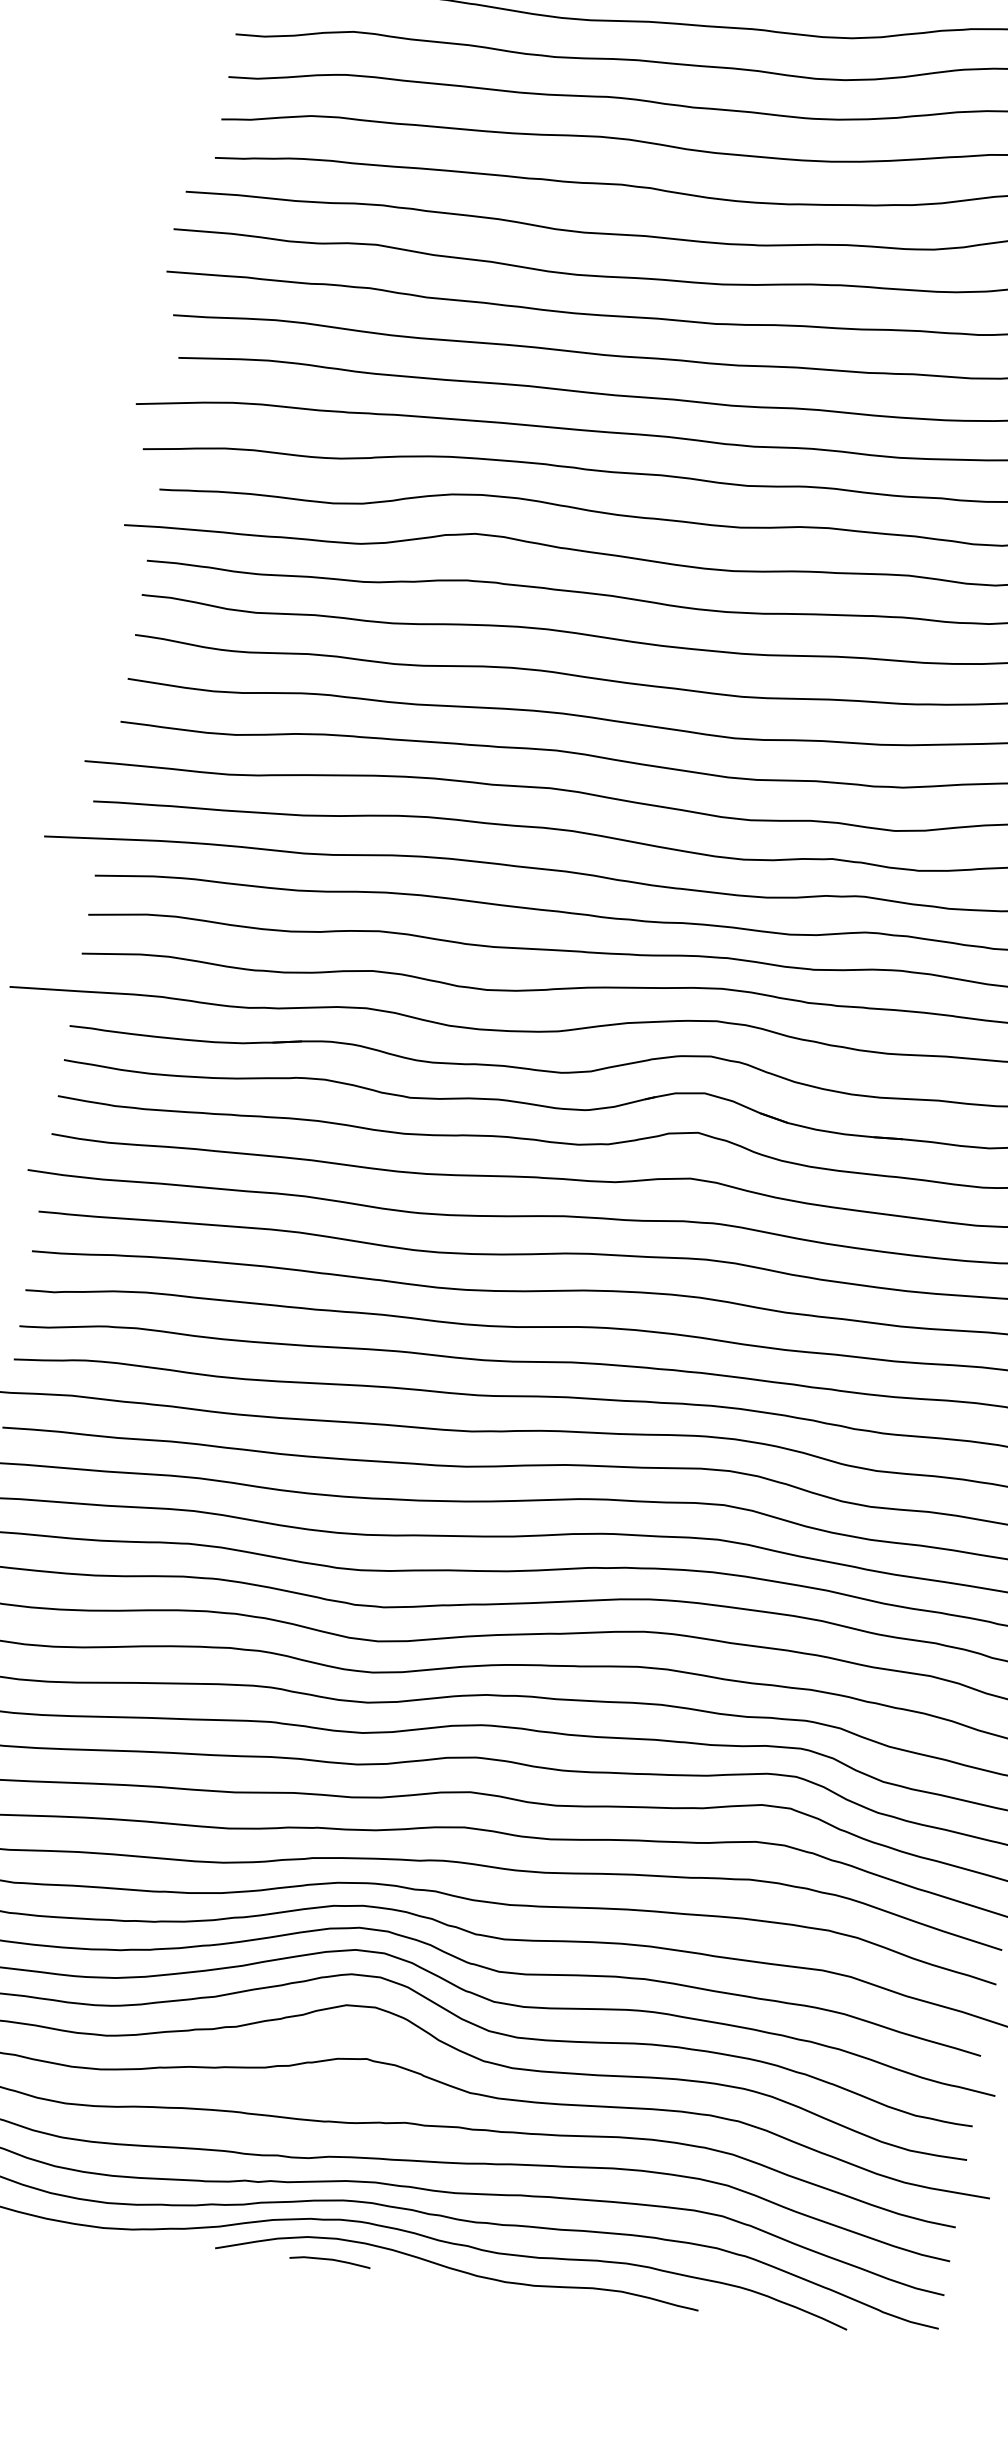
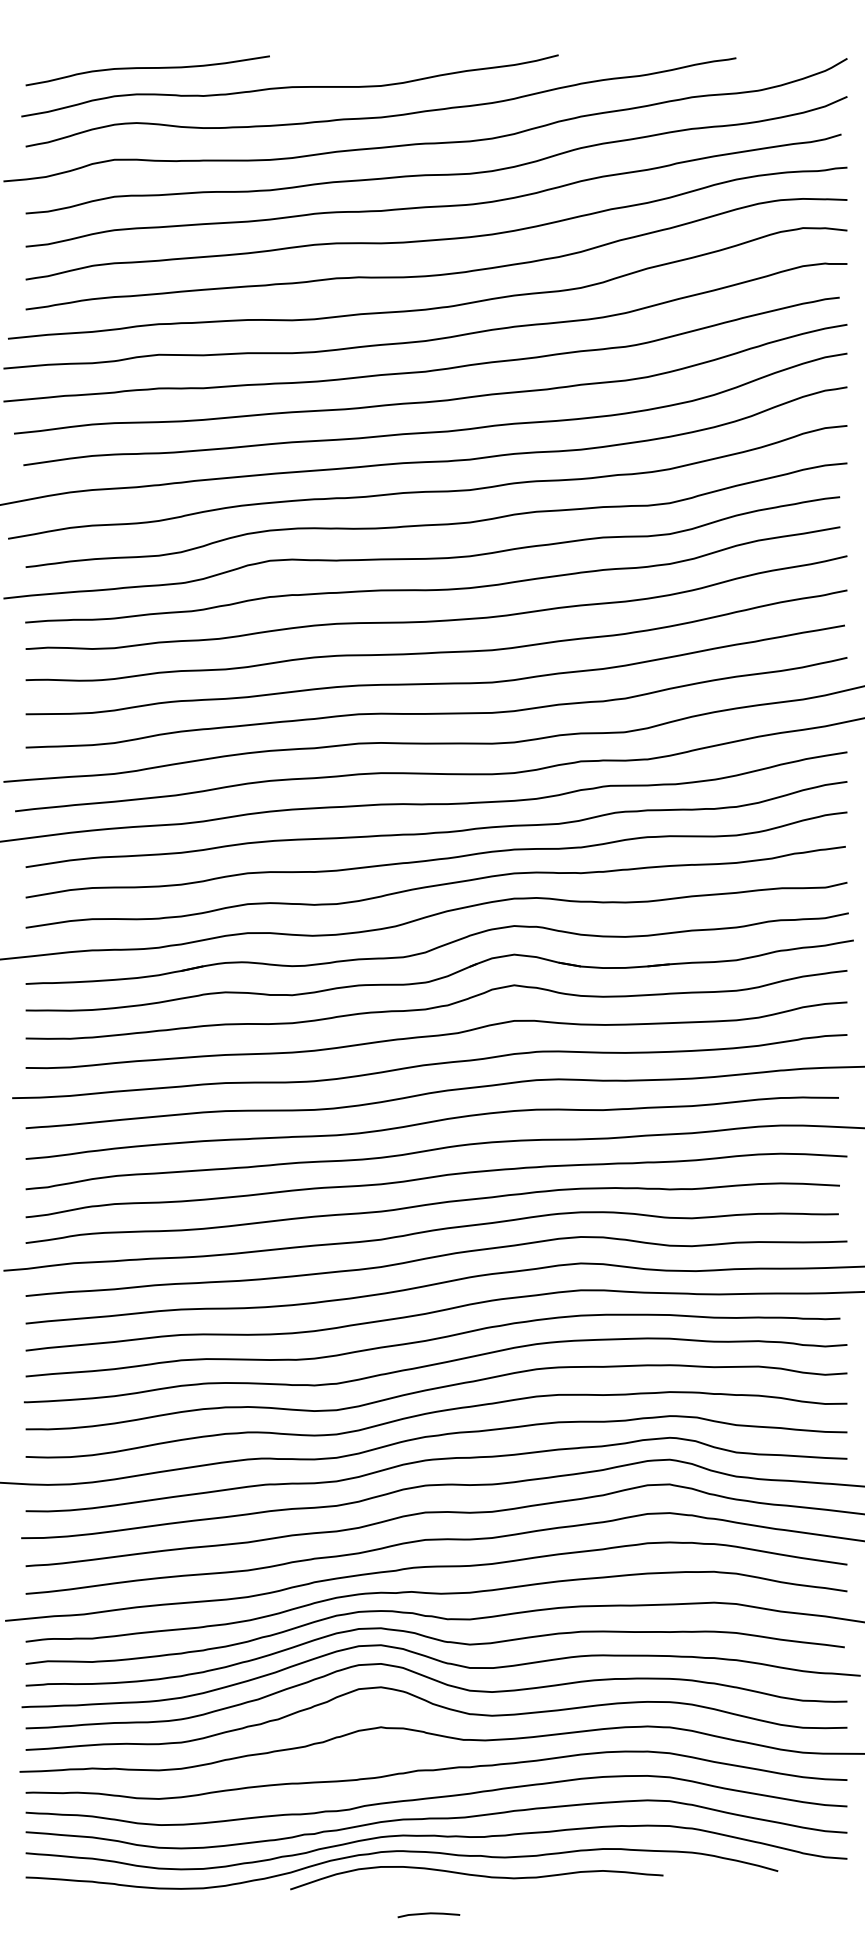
curve: (329, 2260) -> (428, 1914), moved

